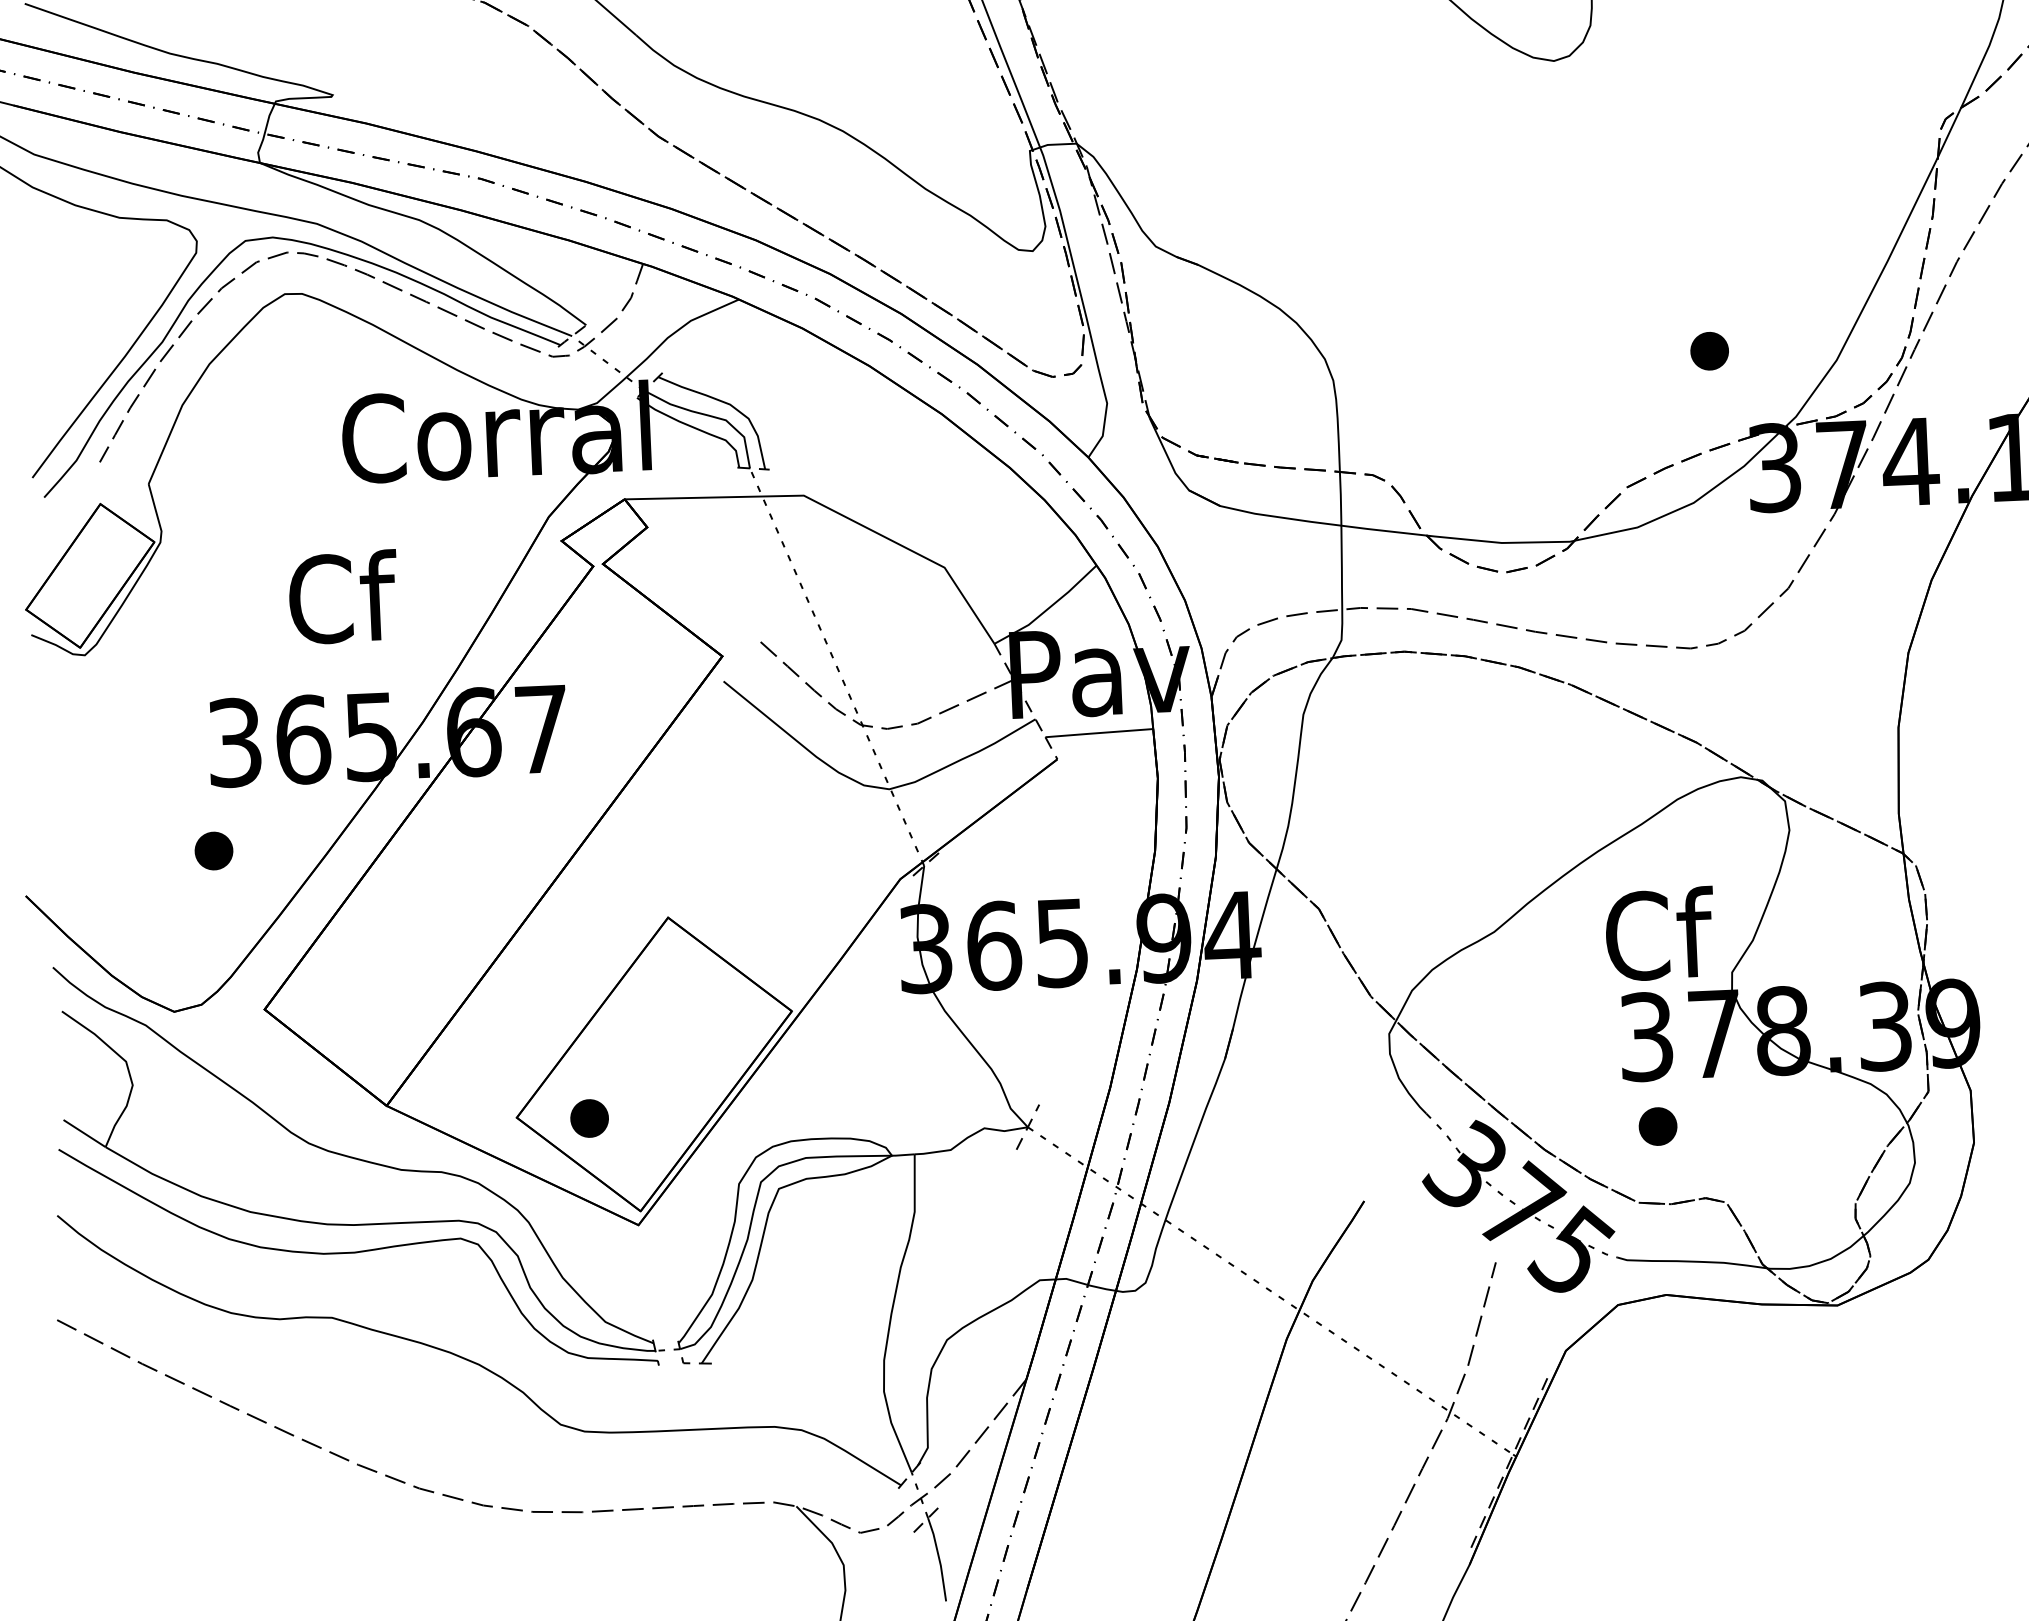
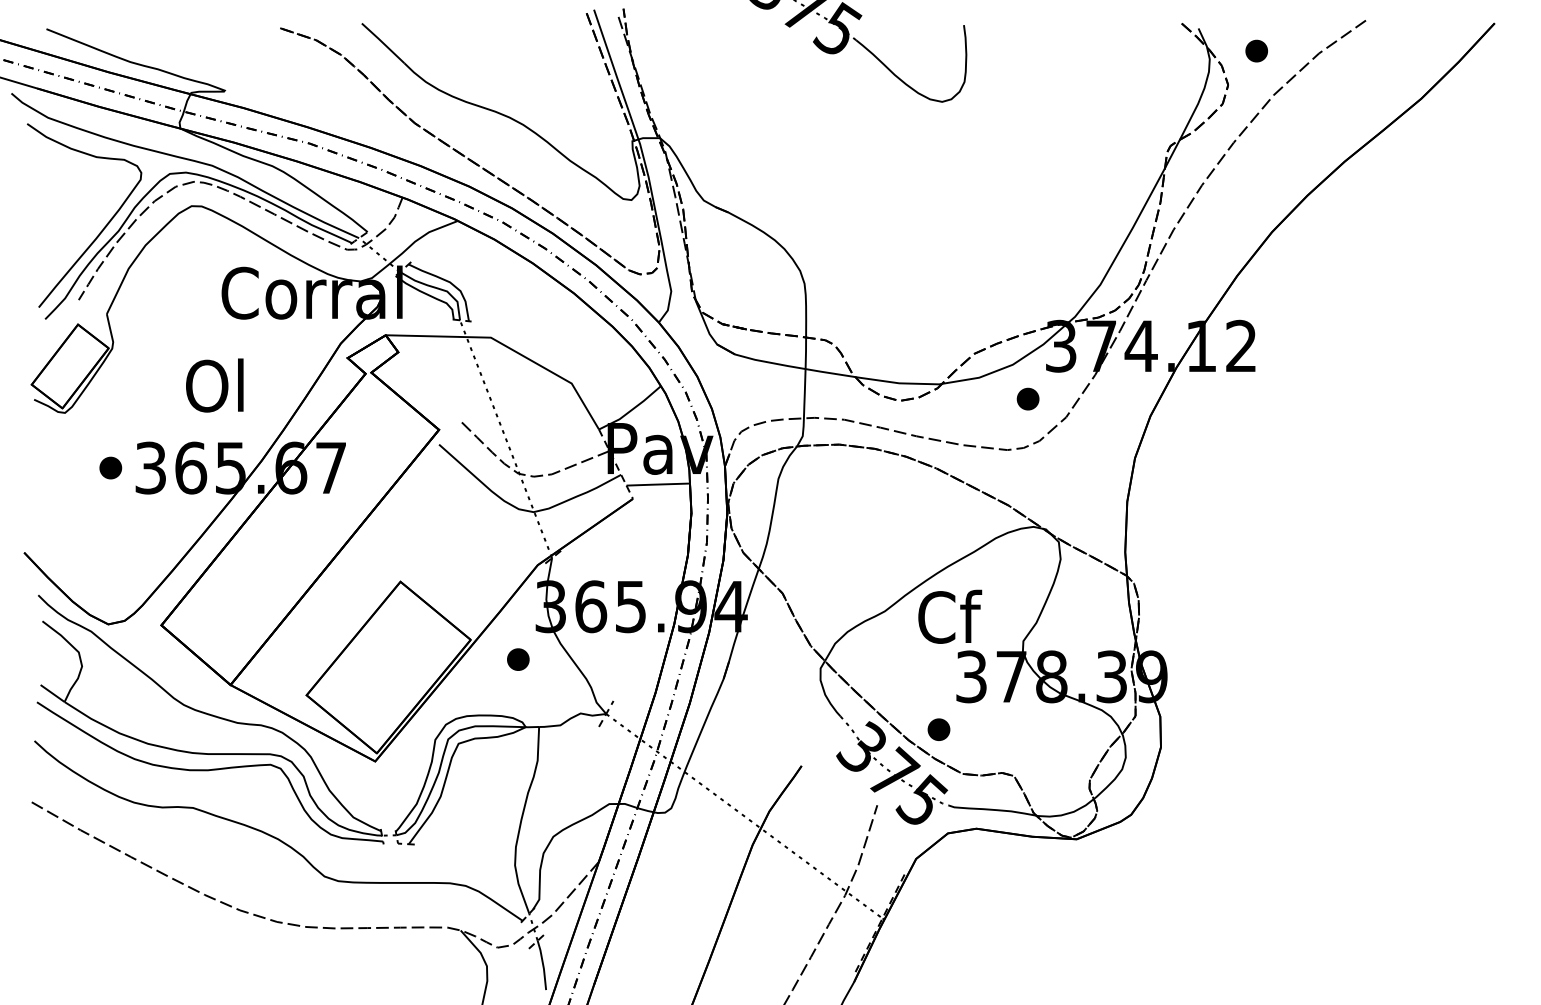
part: (1708, 350) -> (1027, 398), moved
text: (343, 597) -> (218, 385), Cf -> Ol
part: (213, 850) -> (110, 467), moved
text: (1660, 933) -> (950, 616), moved
part: (589, 1118) -> (518, 659), moved
part: (1657, 1126) -> (938, 729), moved

